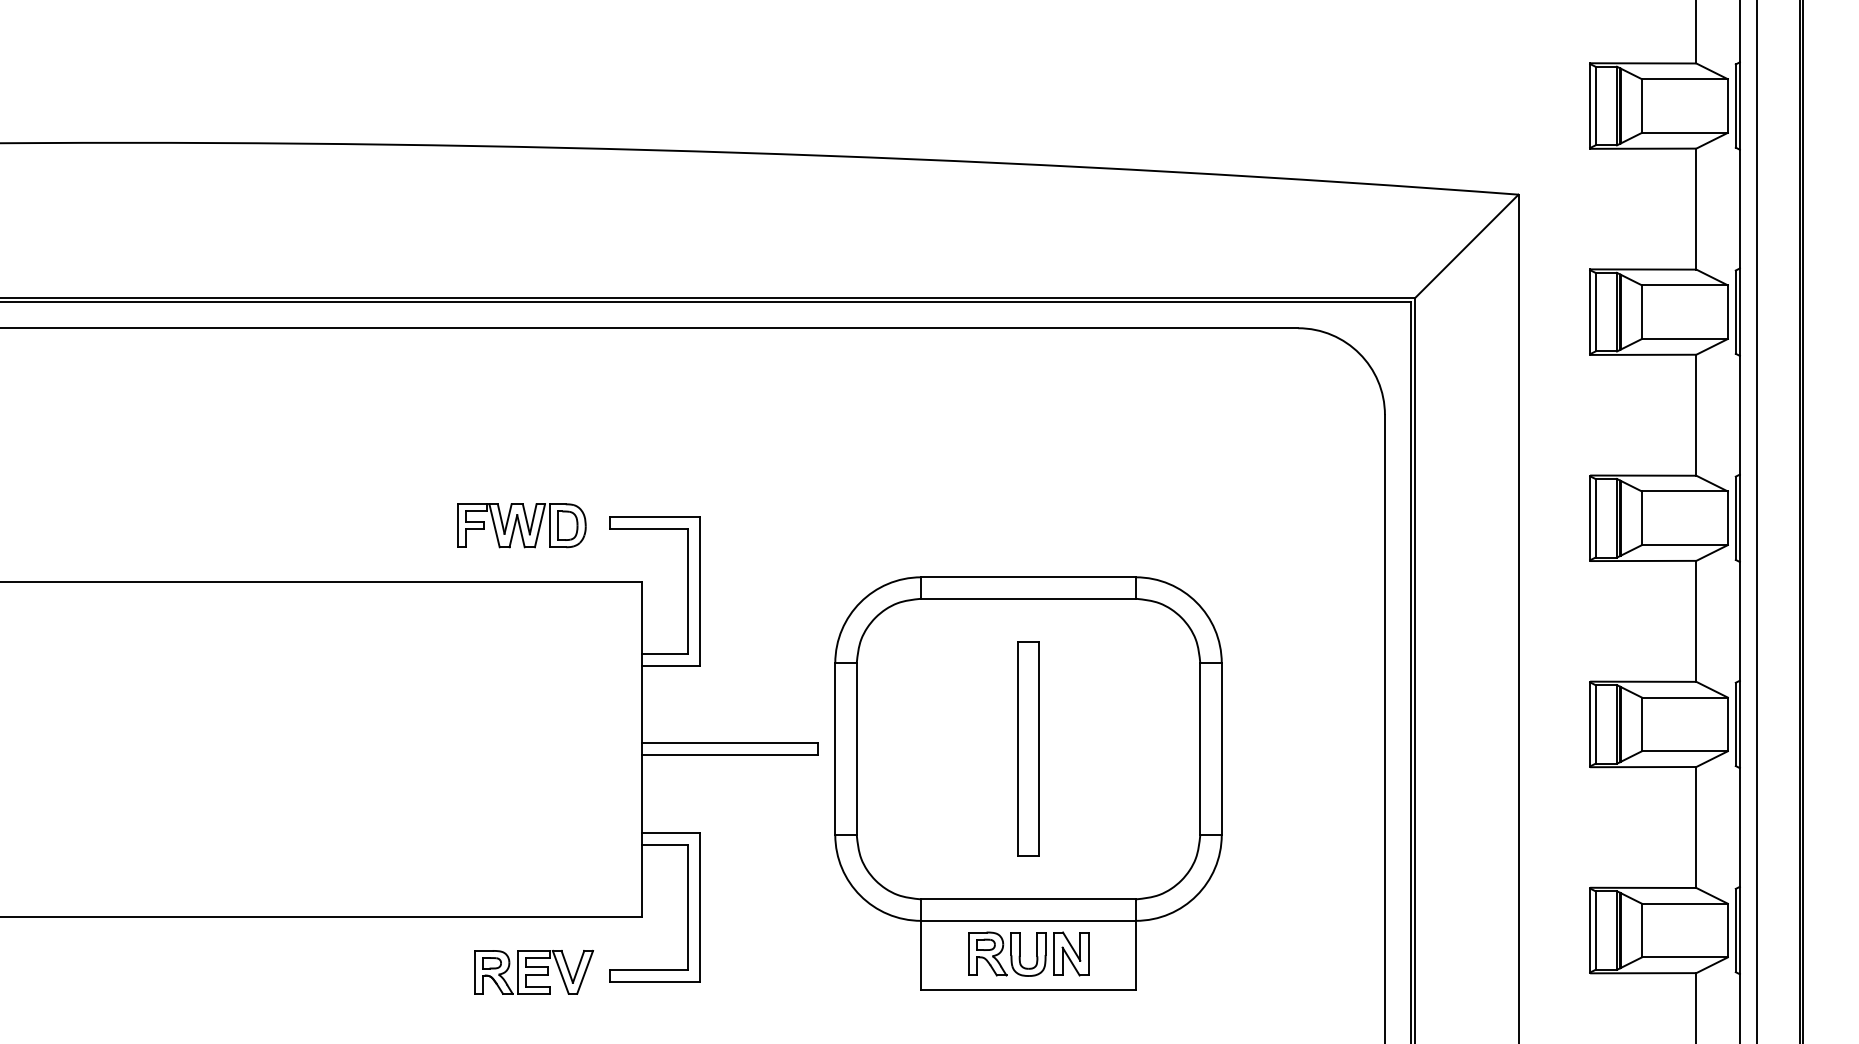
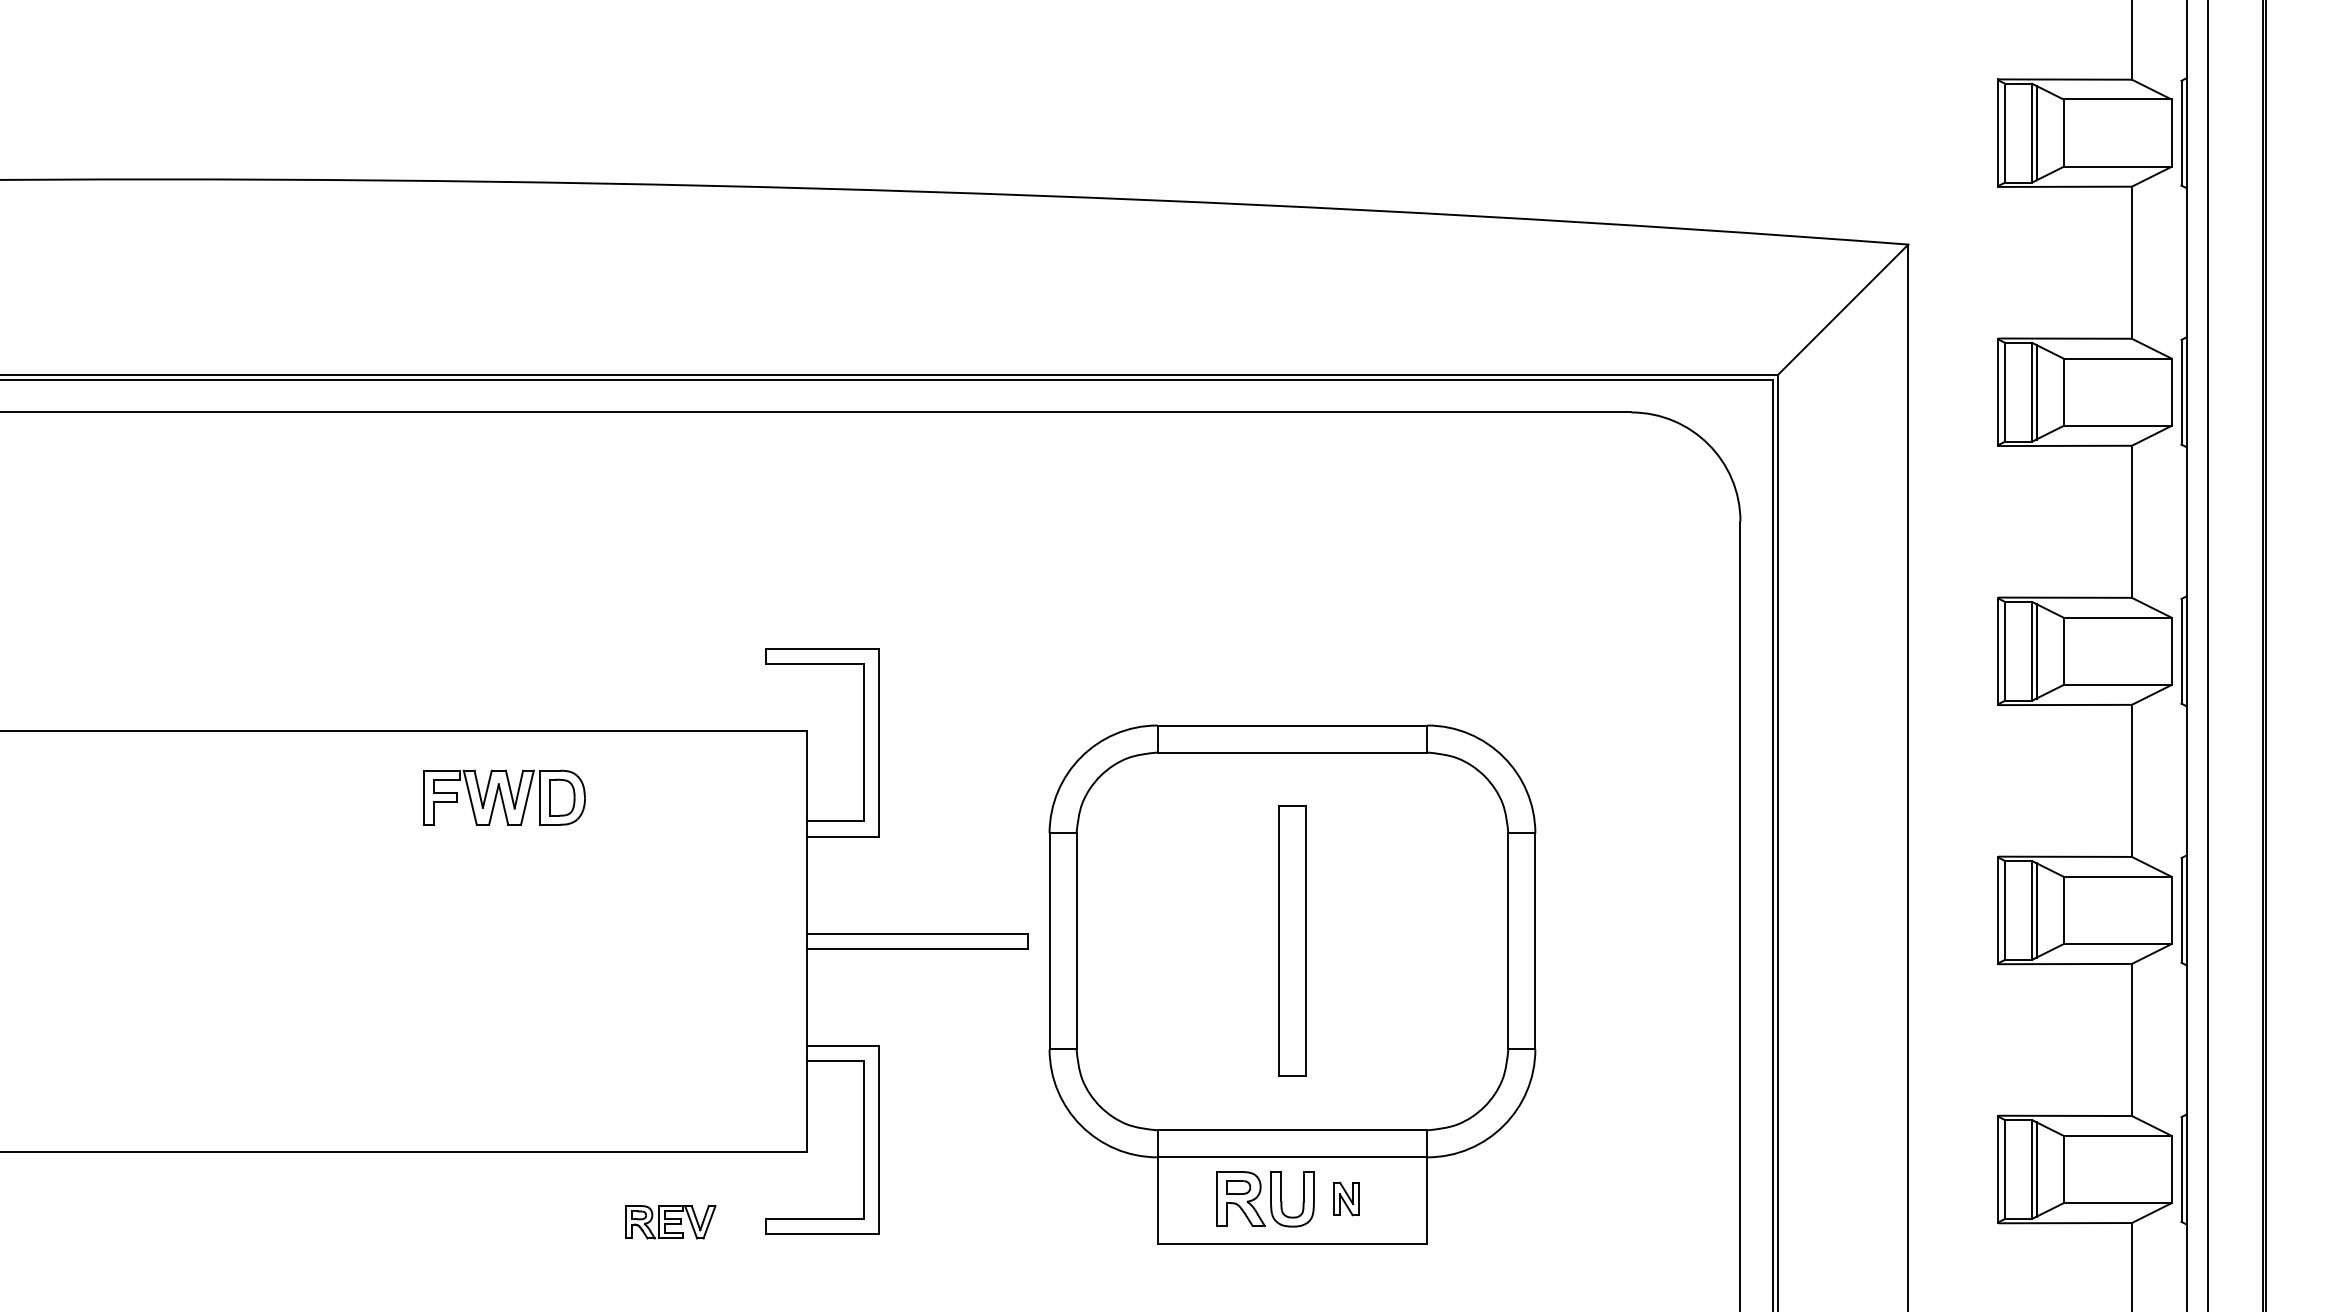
part: (521, 525) -> (504, 797), moved
part: (1071, 953) -> (1346, 1198), size x0.6
part: (533, 972) -> (670, 1222), size x0.6

